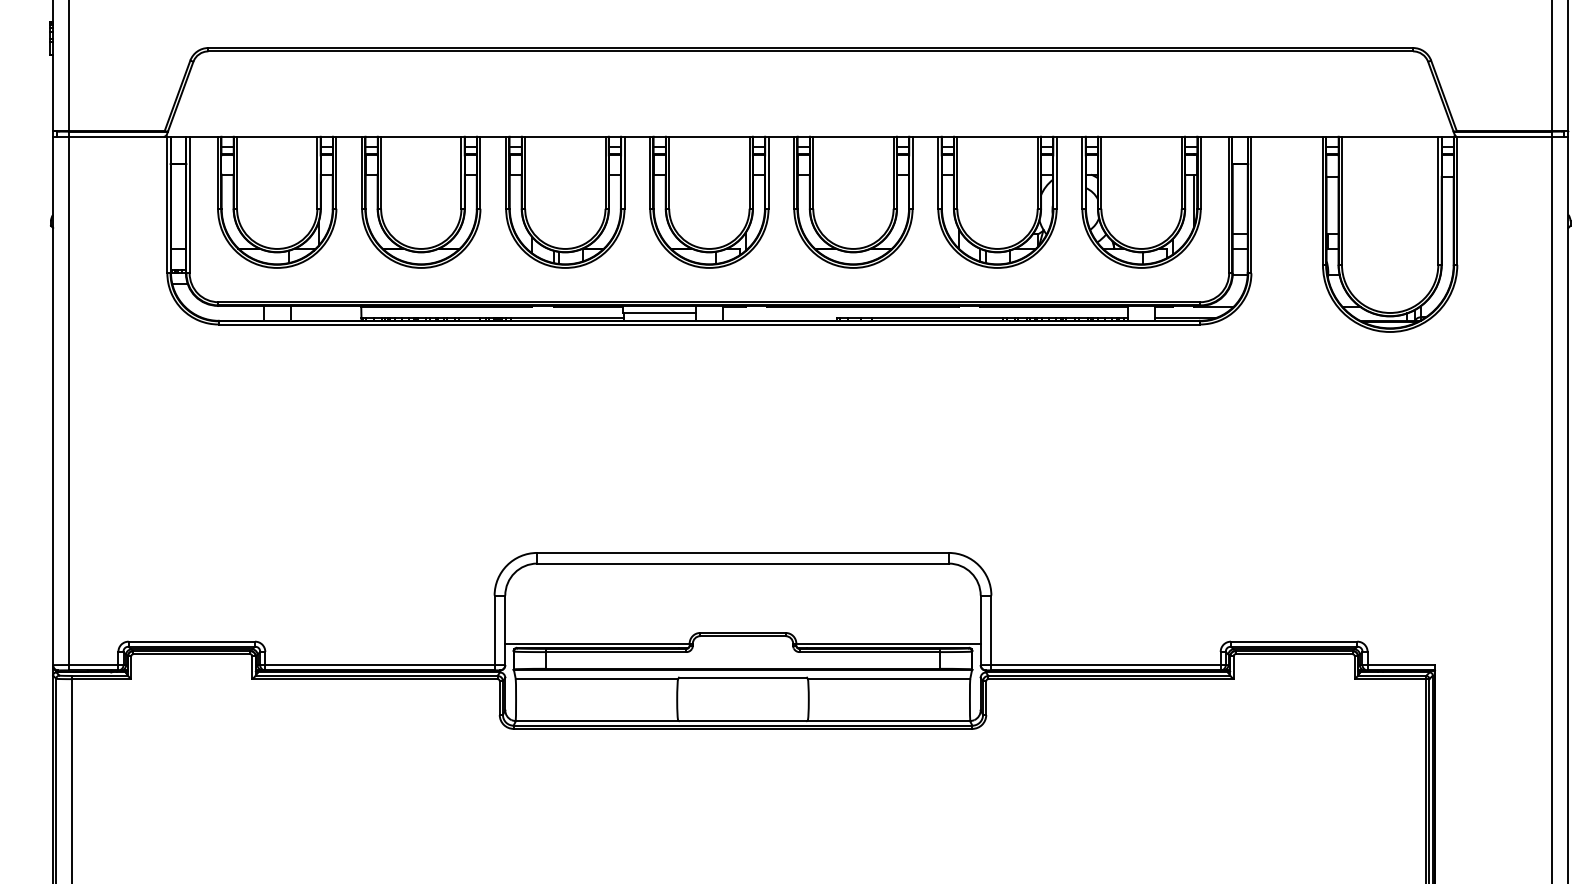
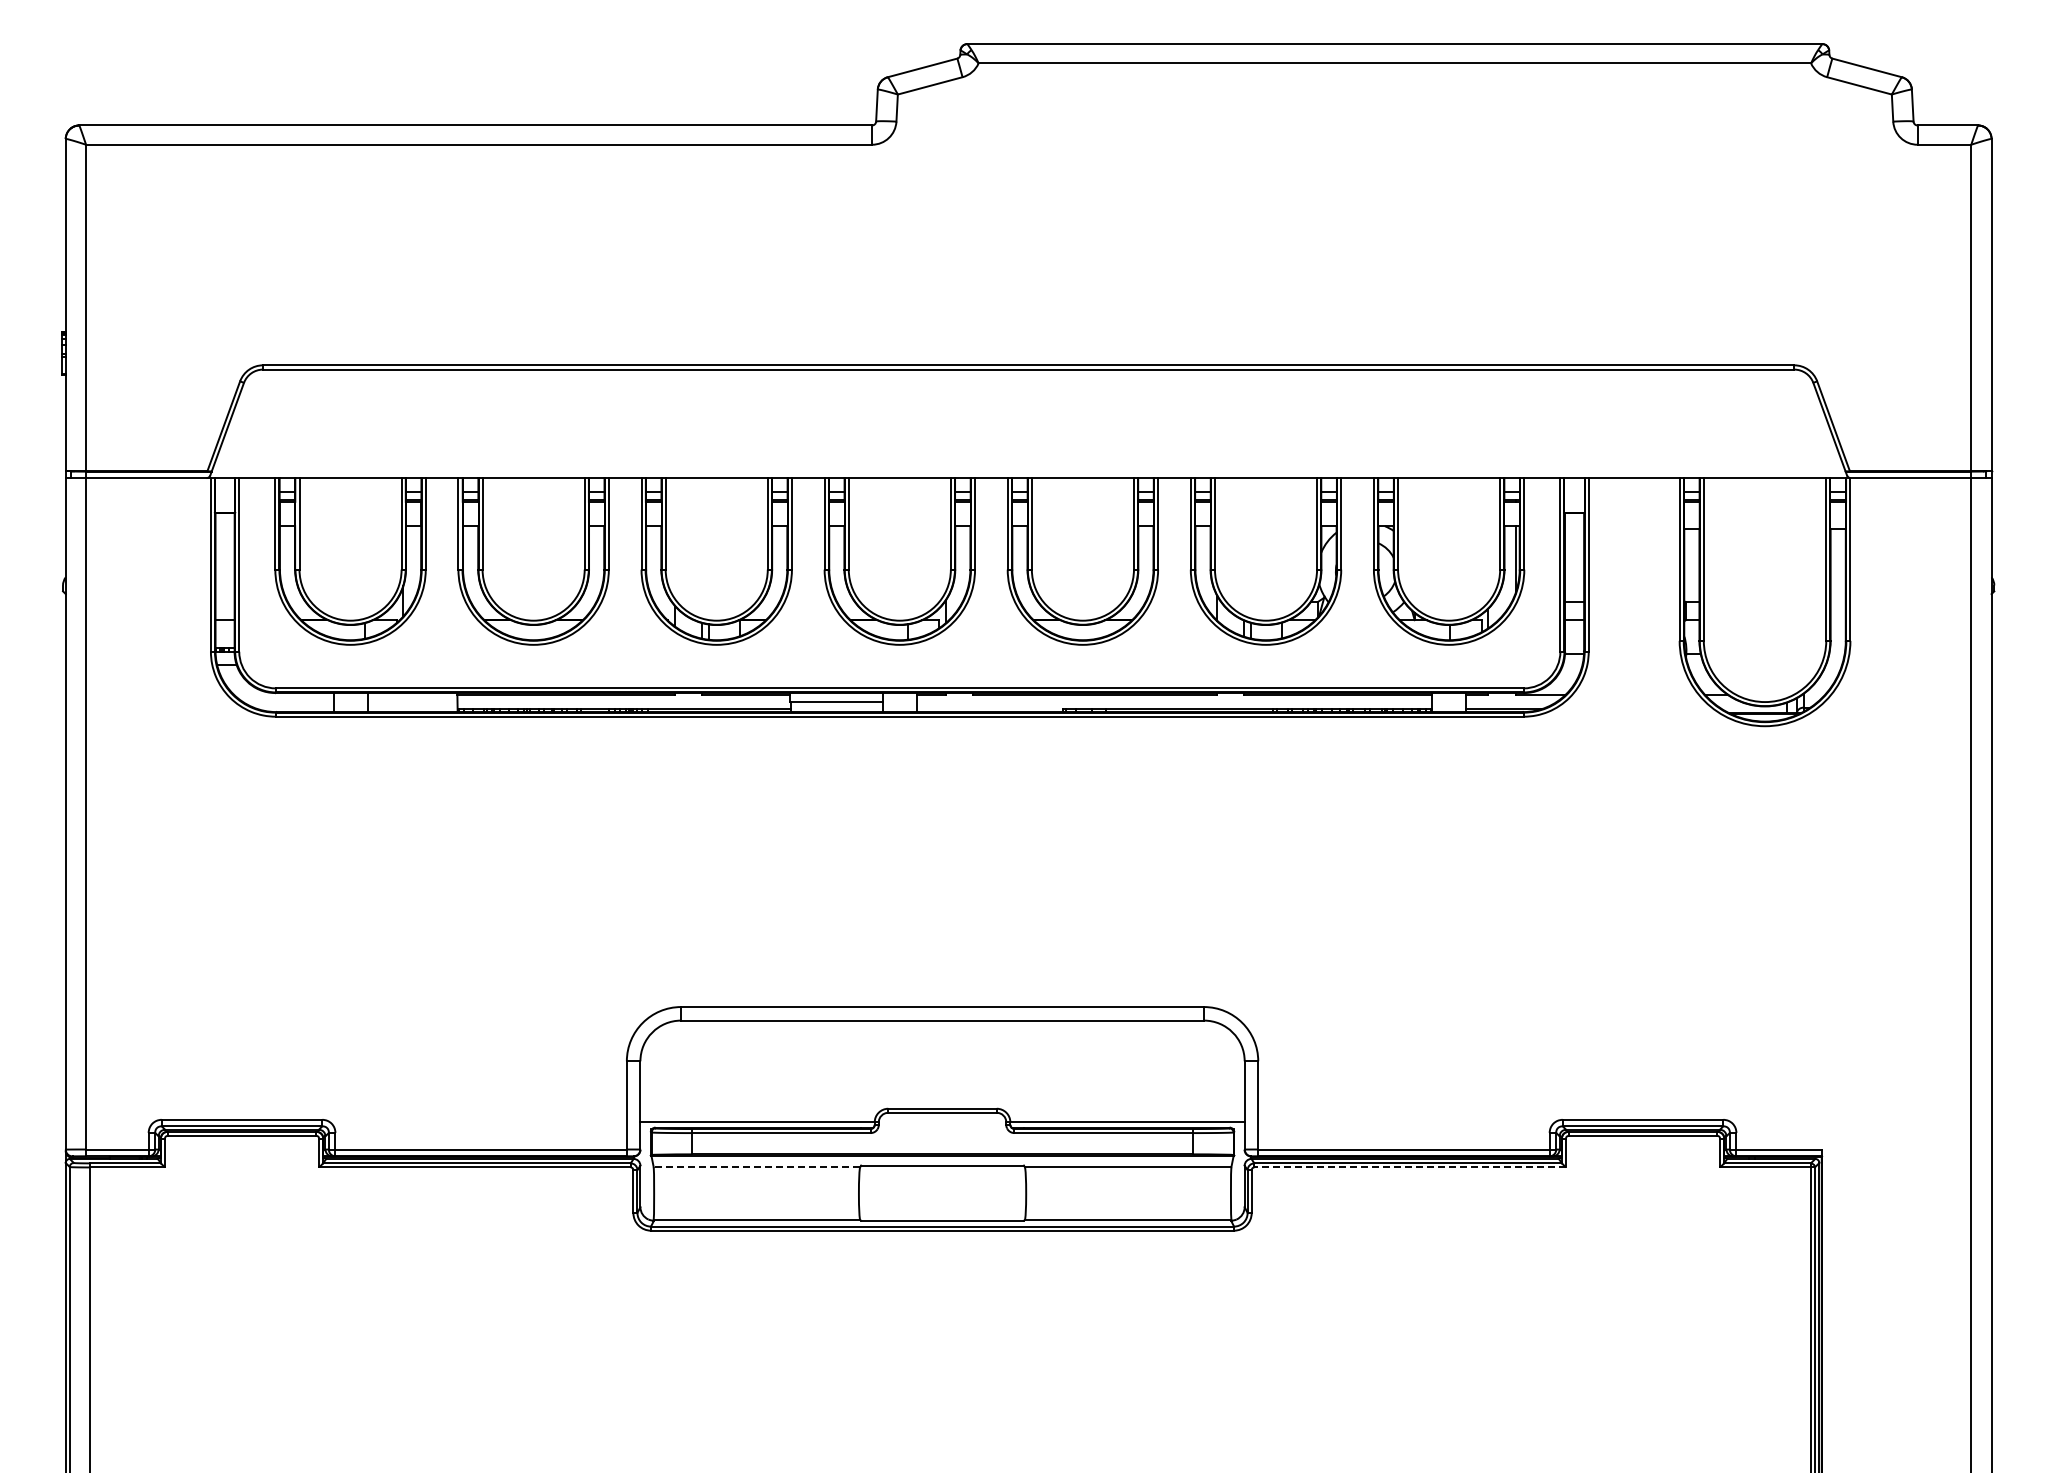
line: (596, 679) -> (756, 1167), solid -> dashed
line: (1111, 679) -> (1410, 1167), solid -> dashed

